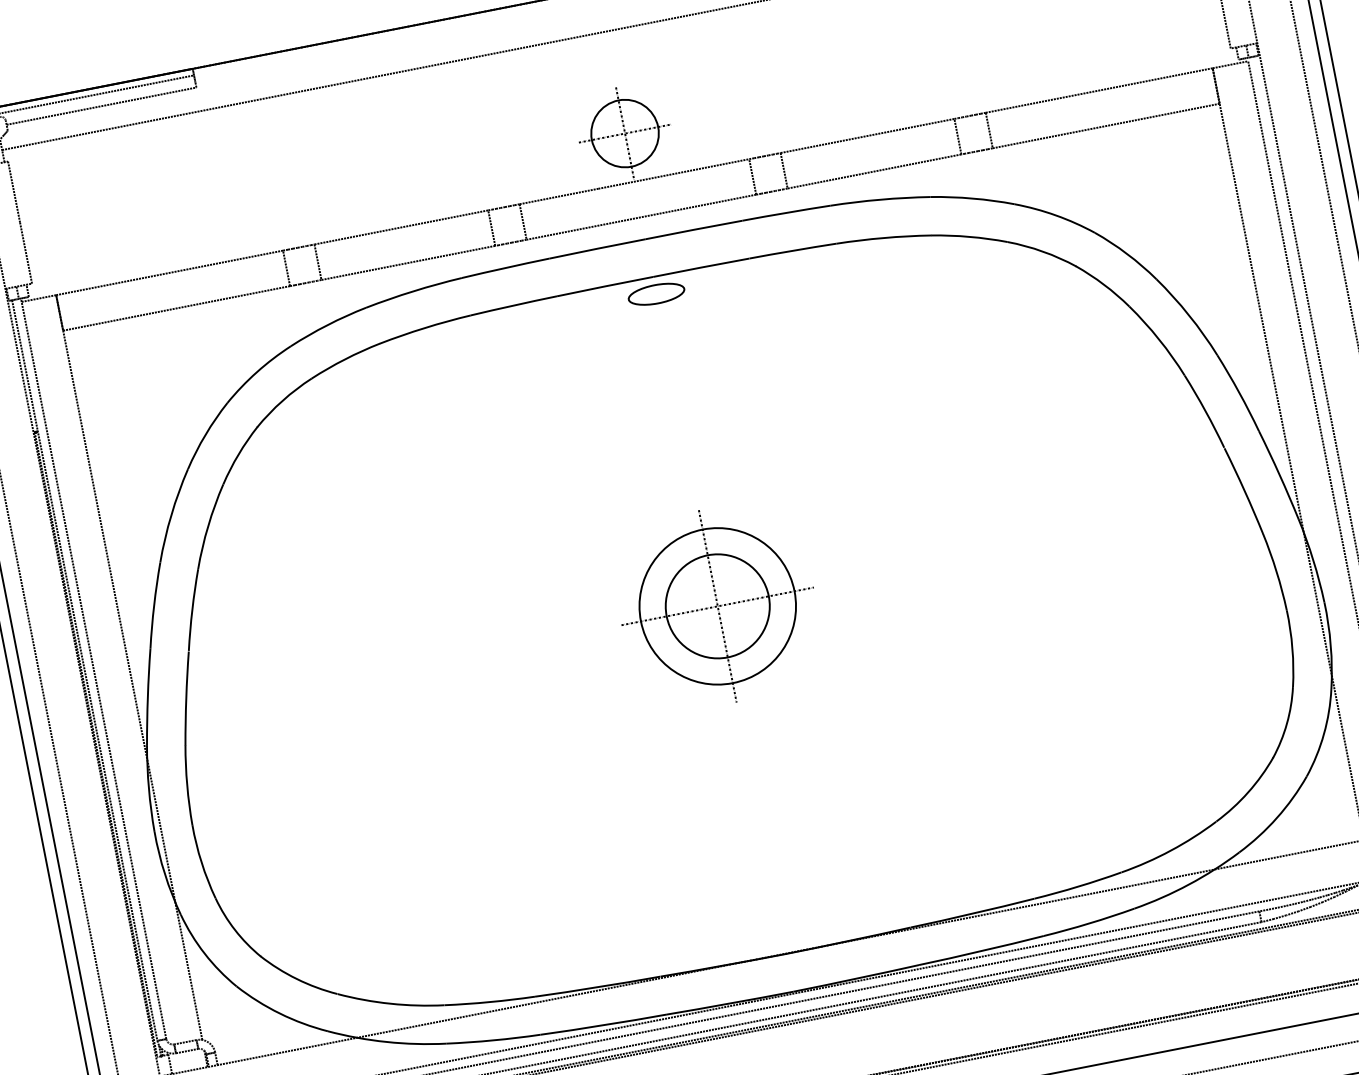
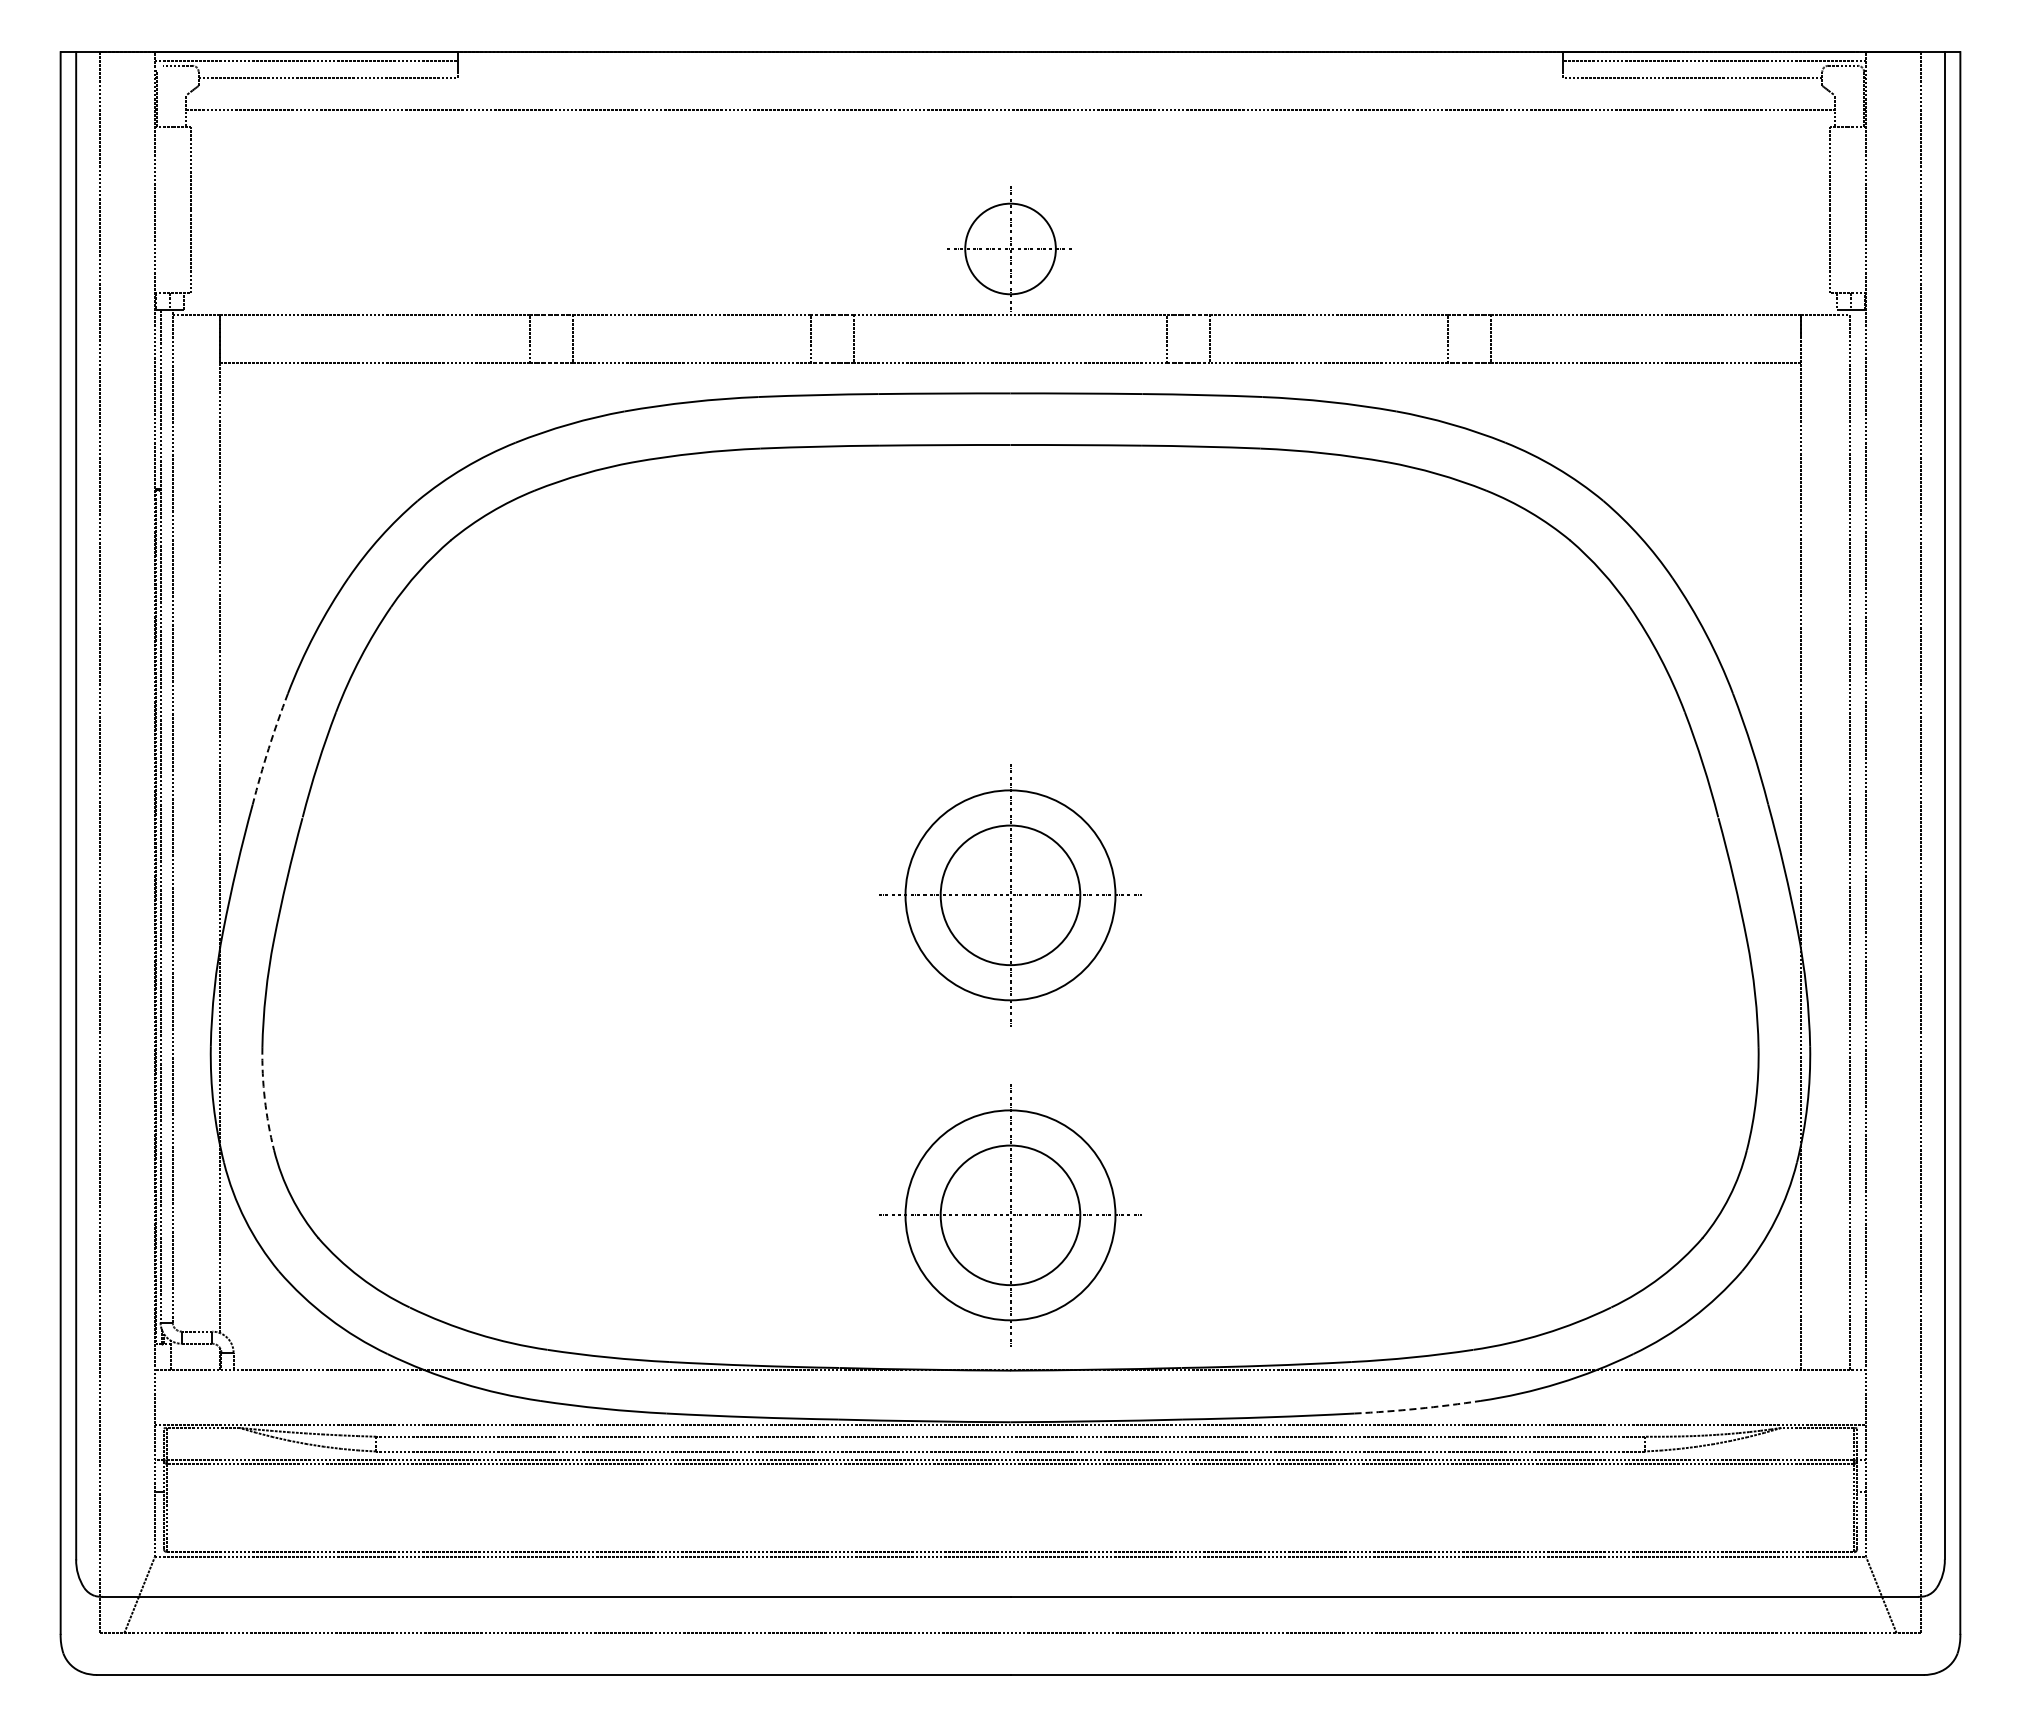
part: (656, 294) -> (1010, 468), removed
arc: (153, 605) -> (268, 748), solid -> dashed
part: (763, 840) -> (1010, 1215), added
arc: (201, 862) -> (264, 1099), solid -> dashed
arc: (1089, 923) -> (1417, 1408), solid -> dashed

